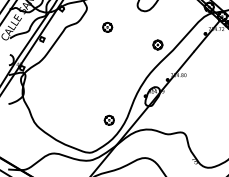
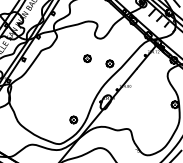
part: (107, 27) -> (87, 58), moved

